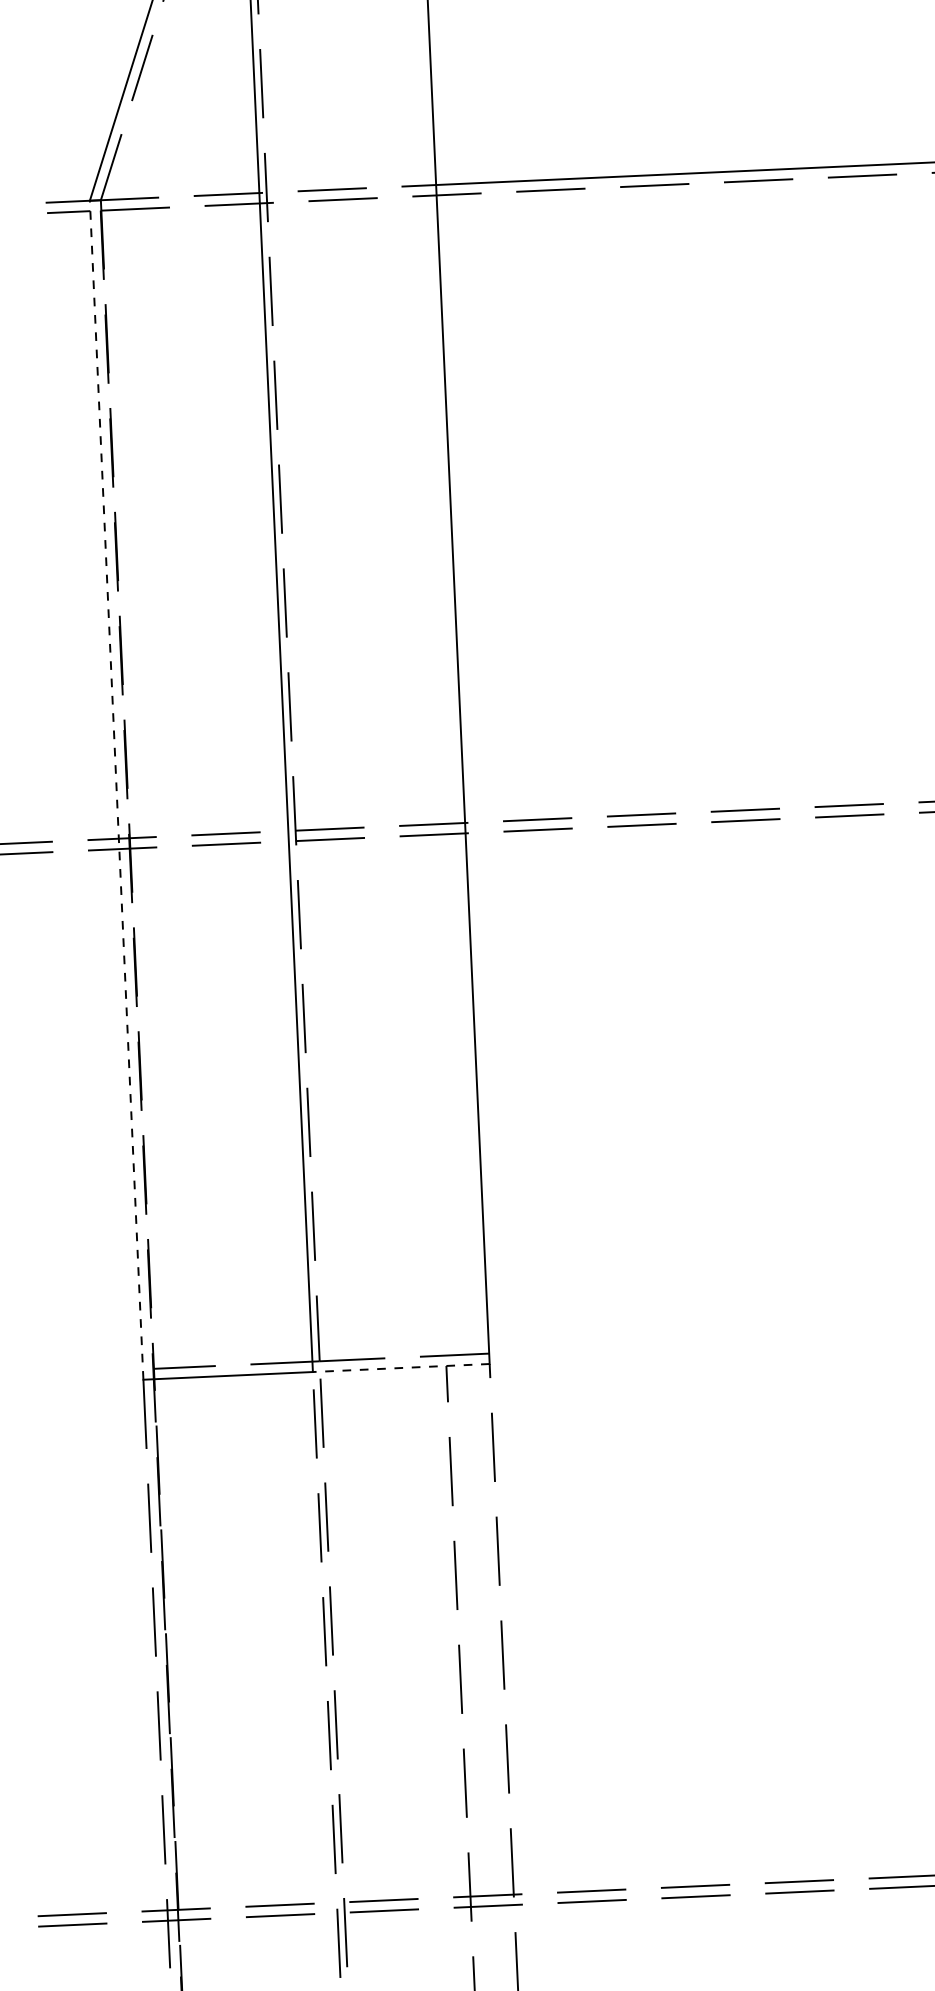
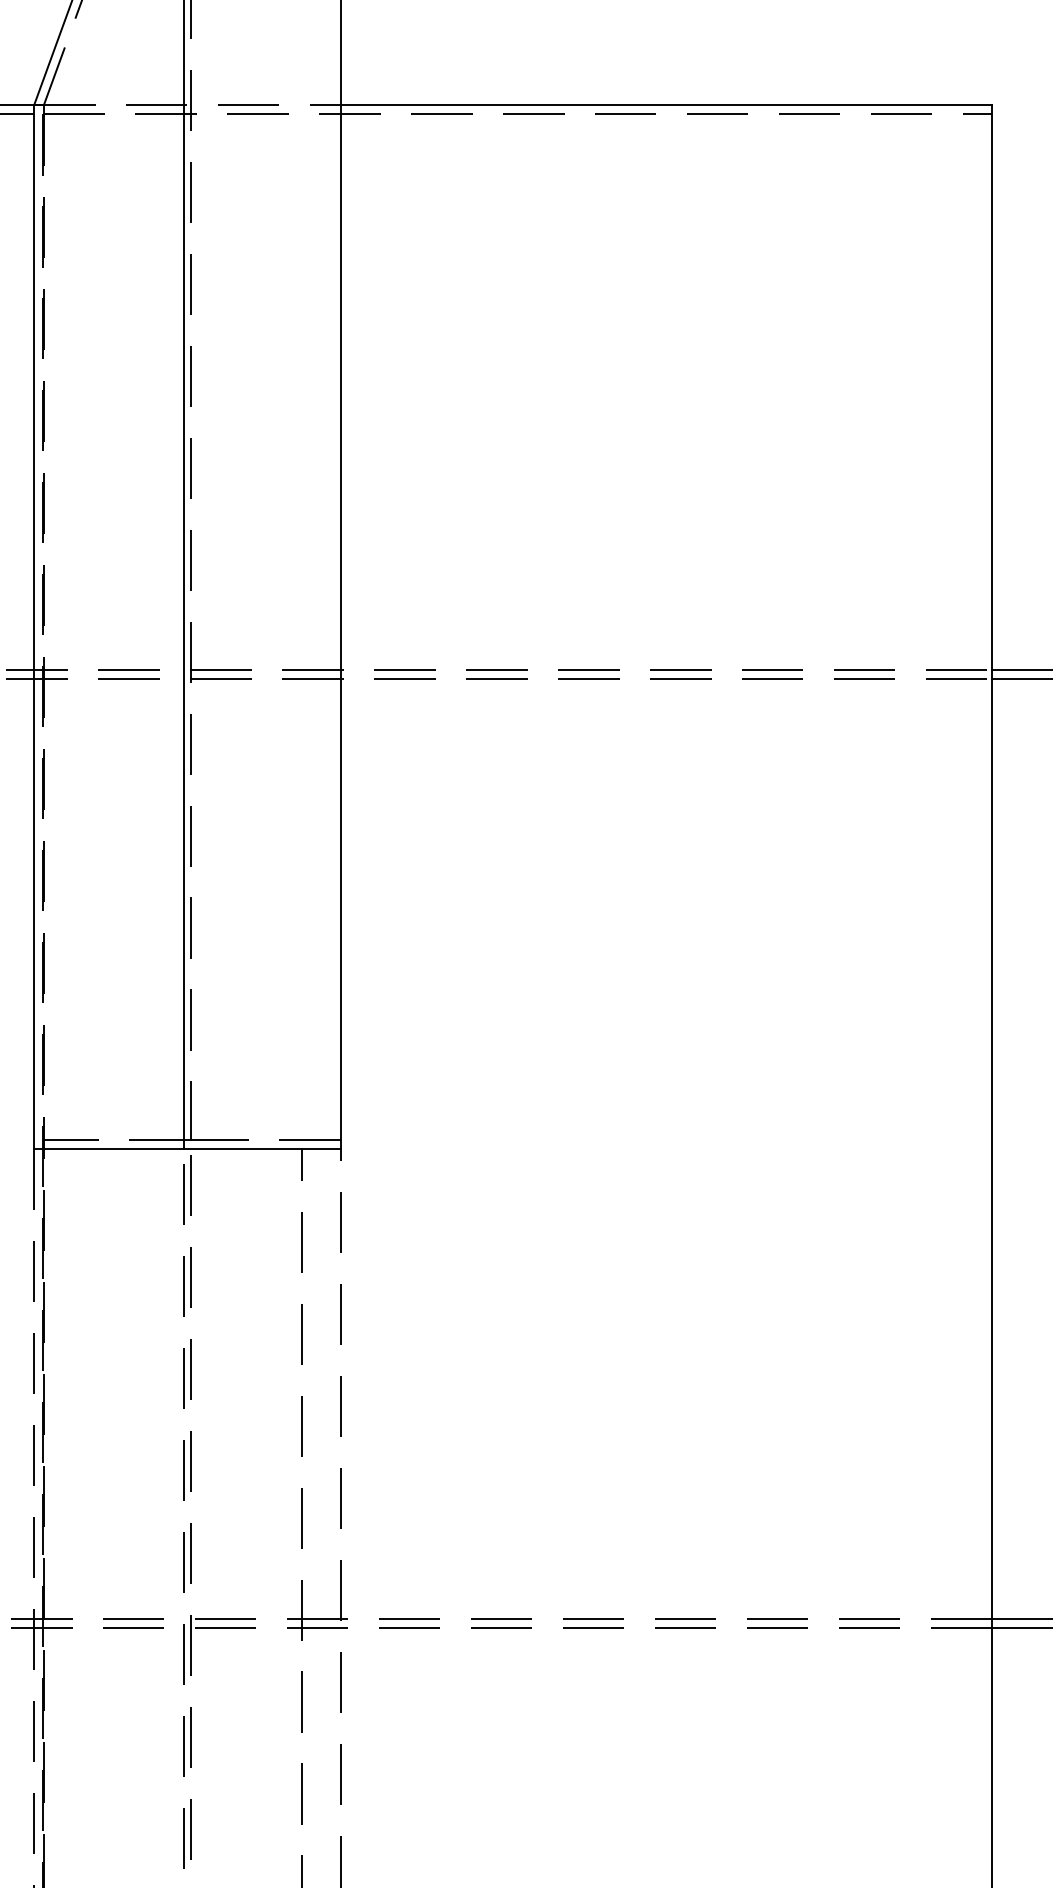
line: (116, 789) -> (34, 626), dashed -> solid
line: (401, 1367) -> (262, 1148), dashed -> solid

